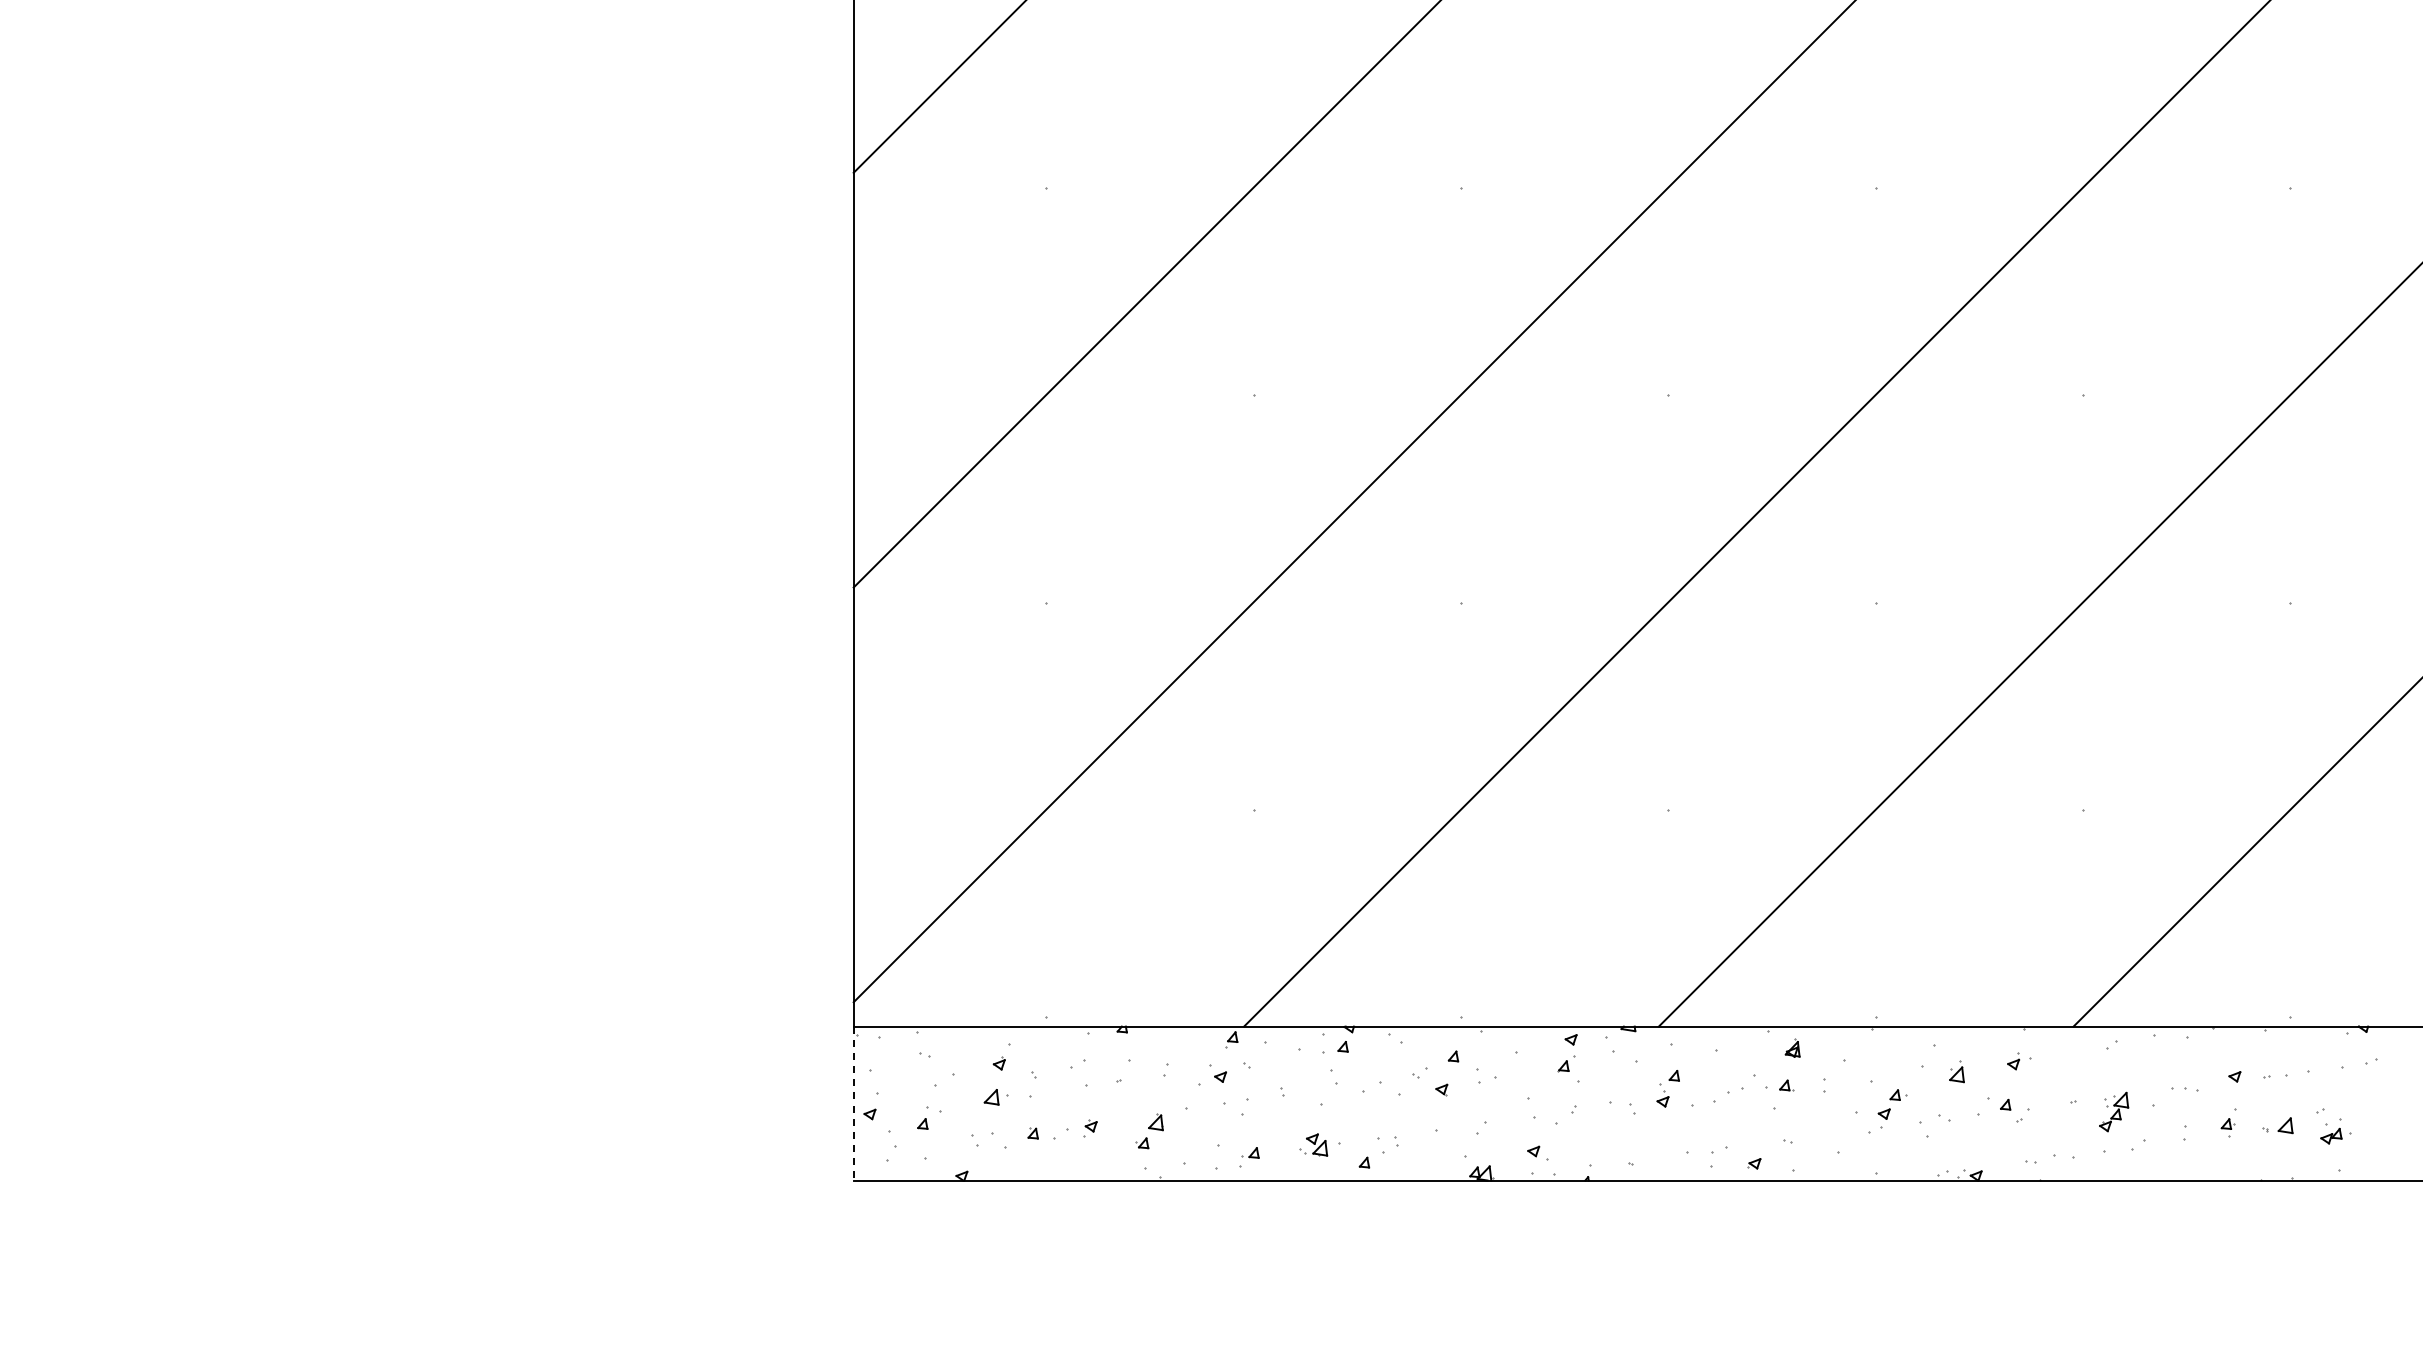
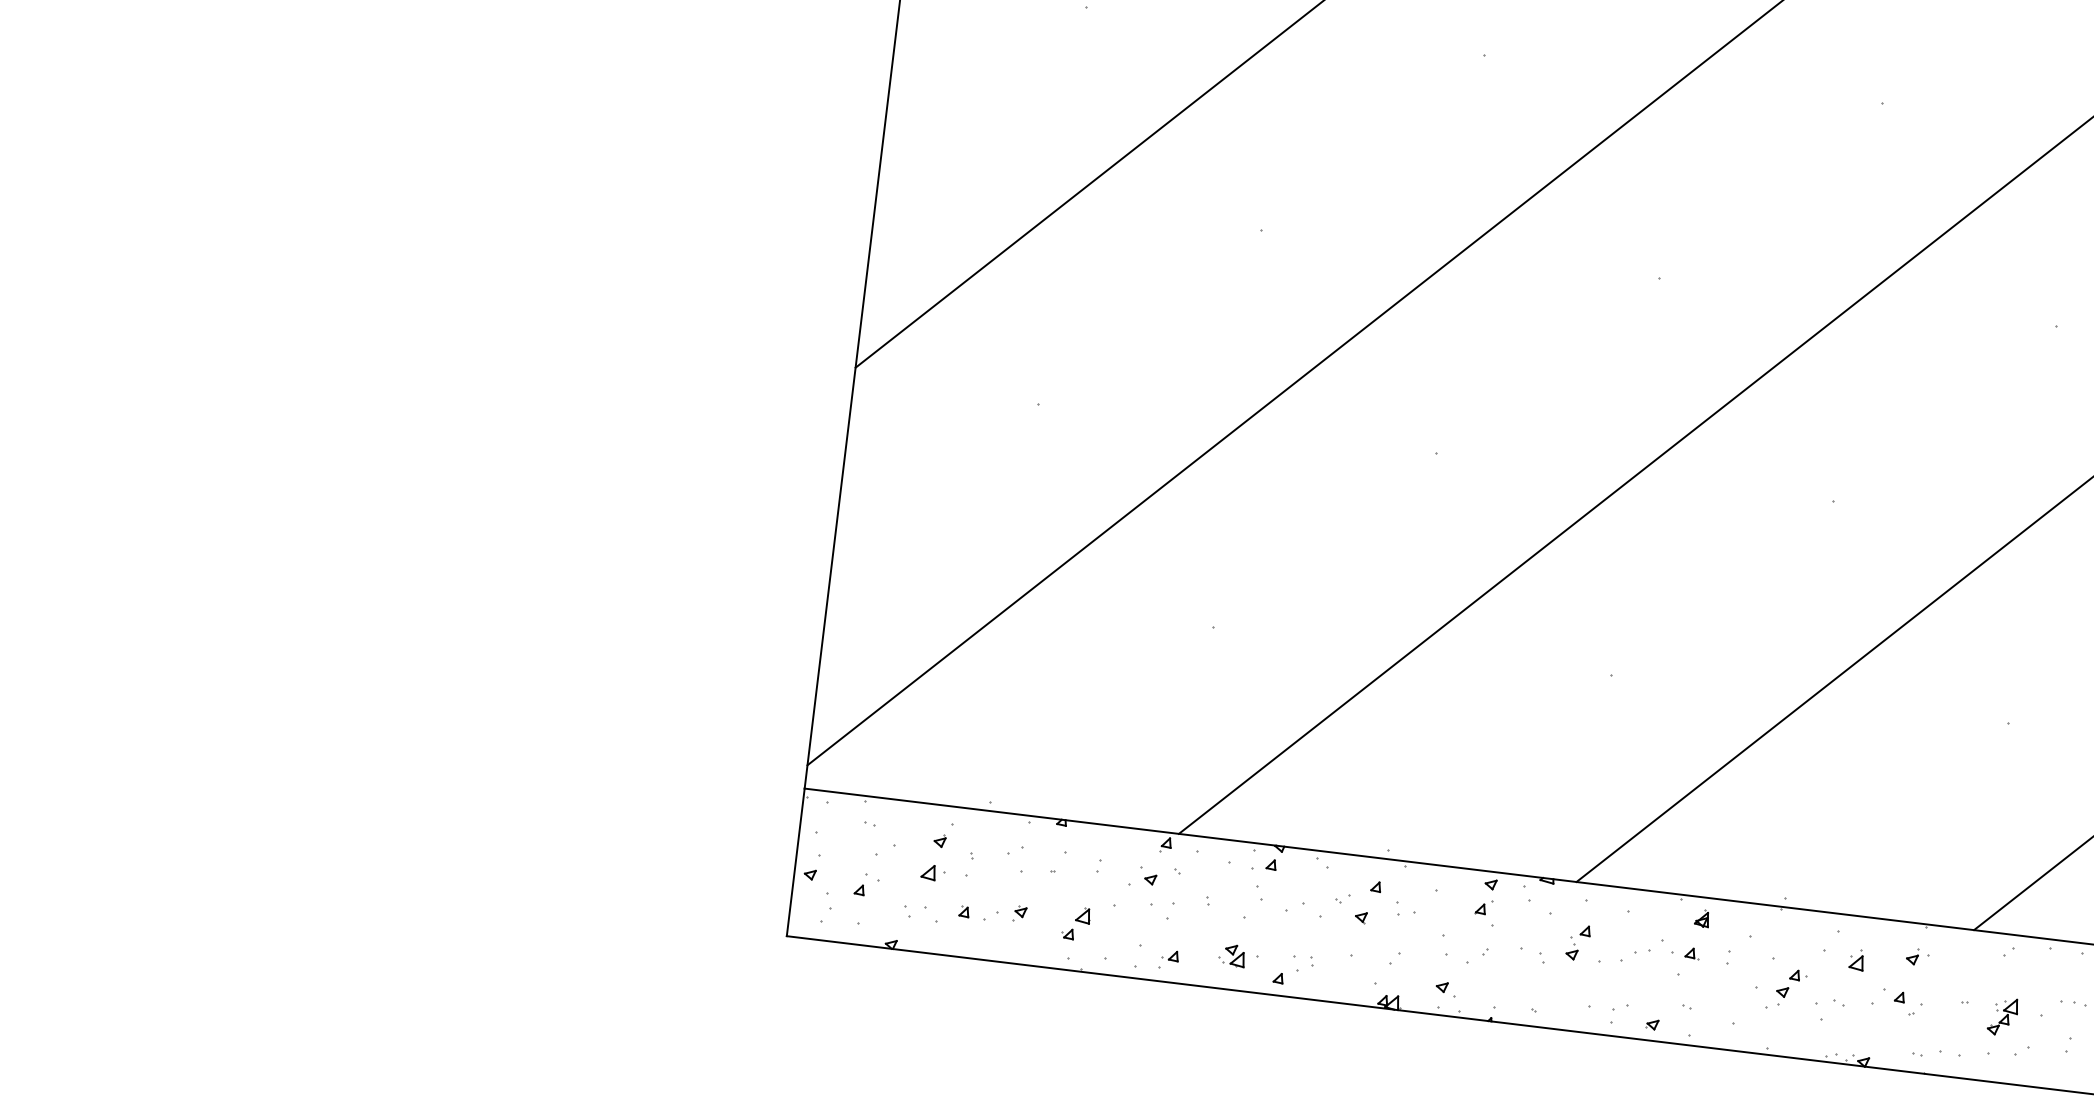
line: (853, 1103) -> (795, 862), dashed -> solid

